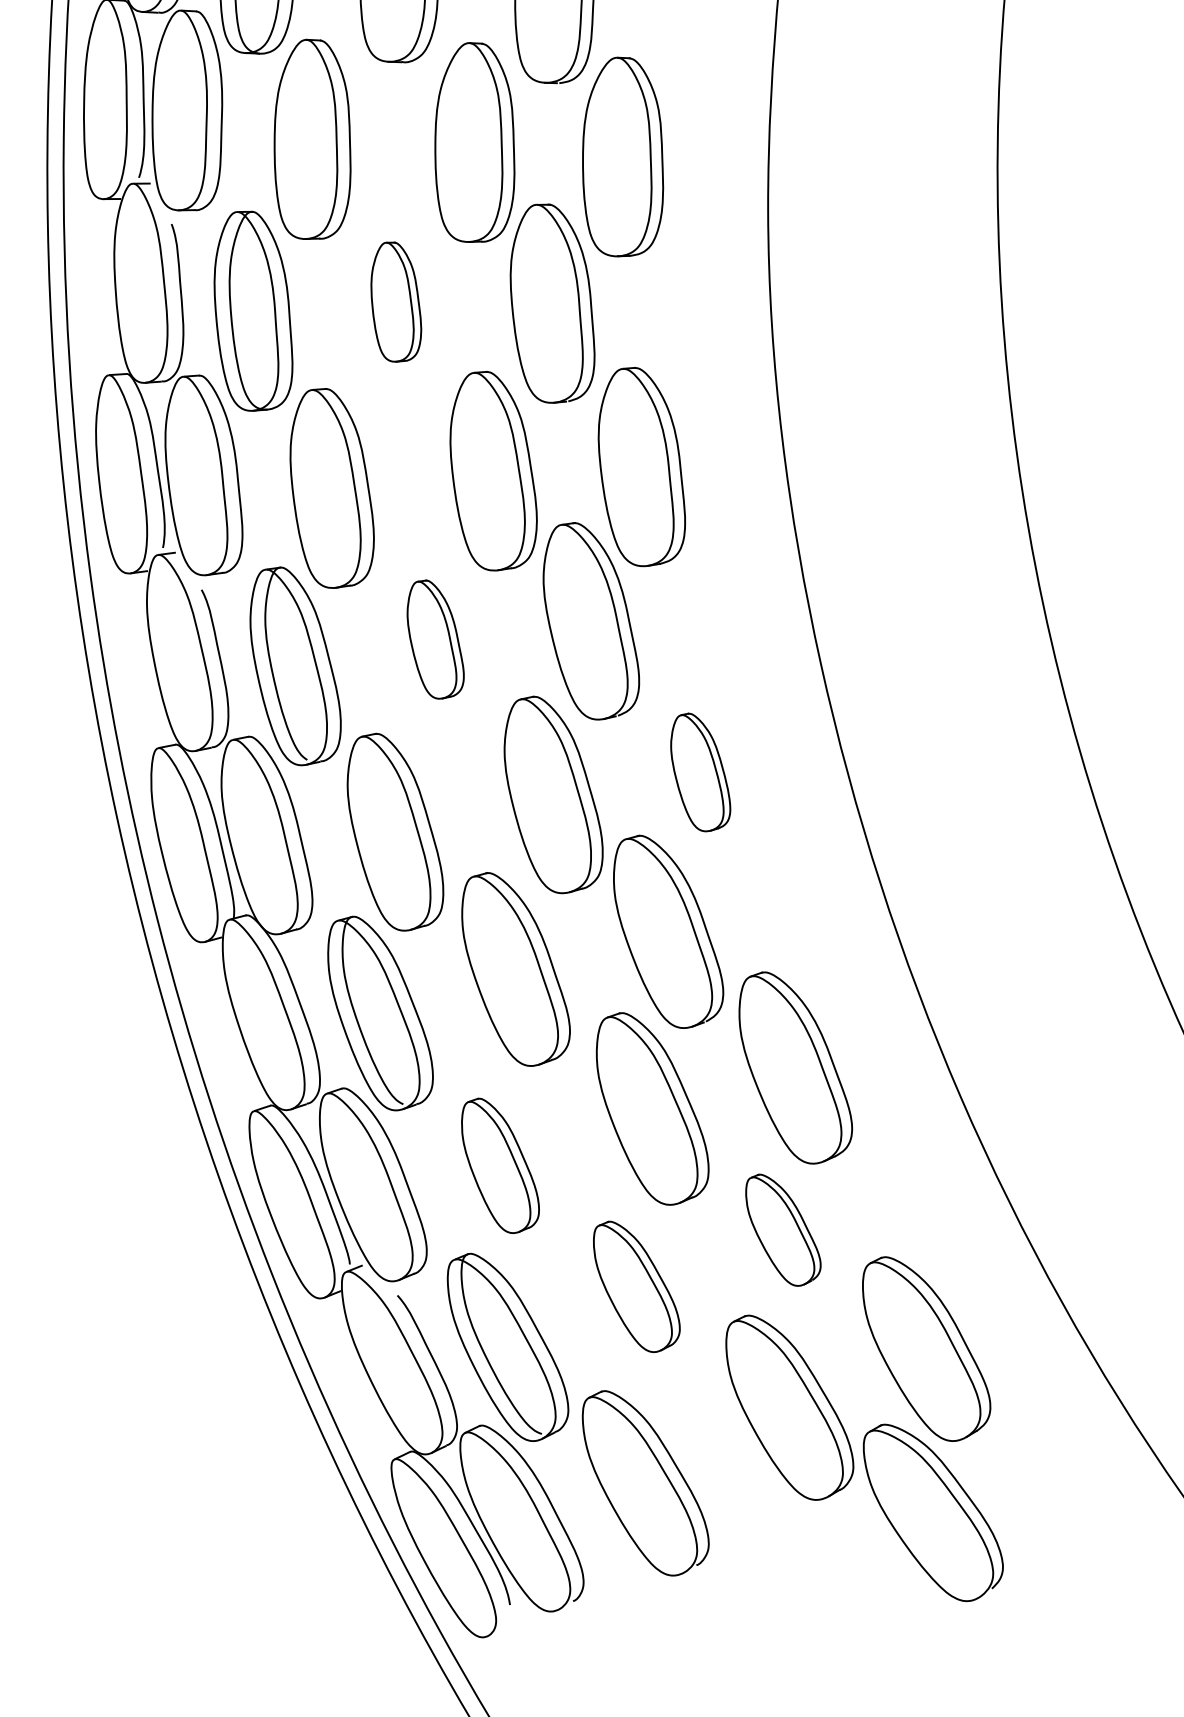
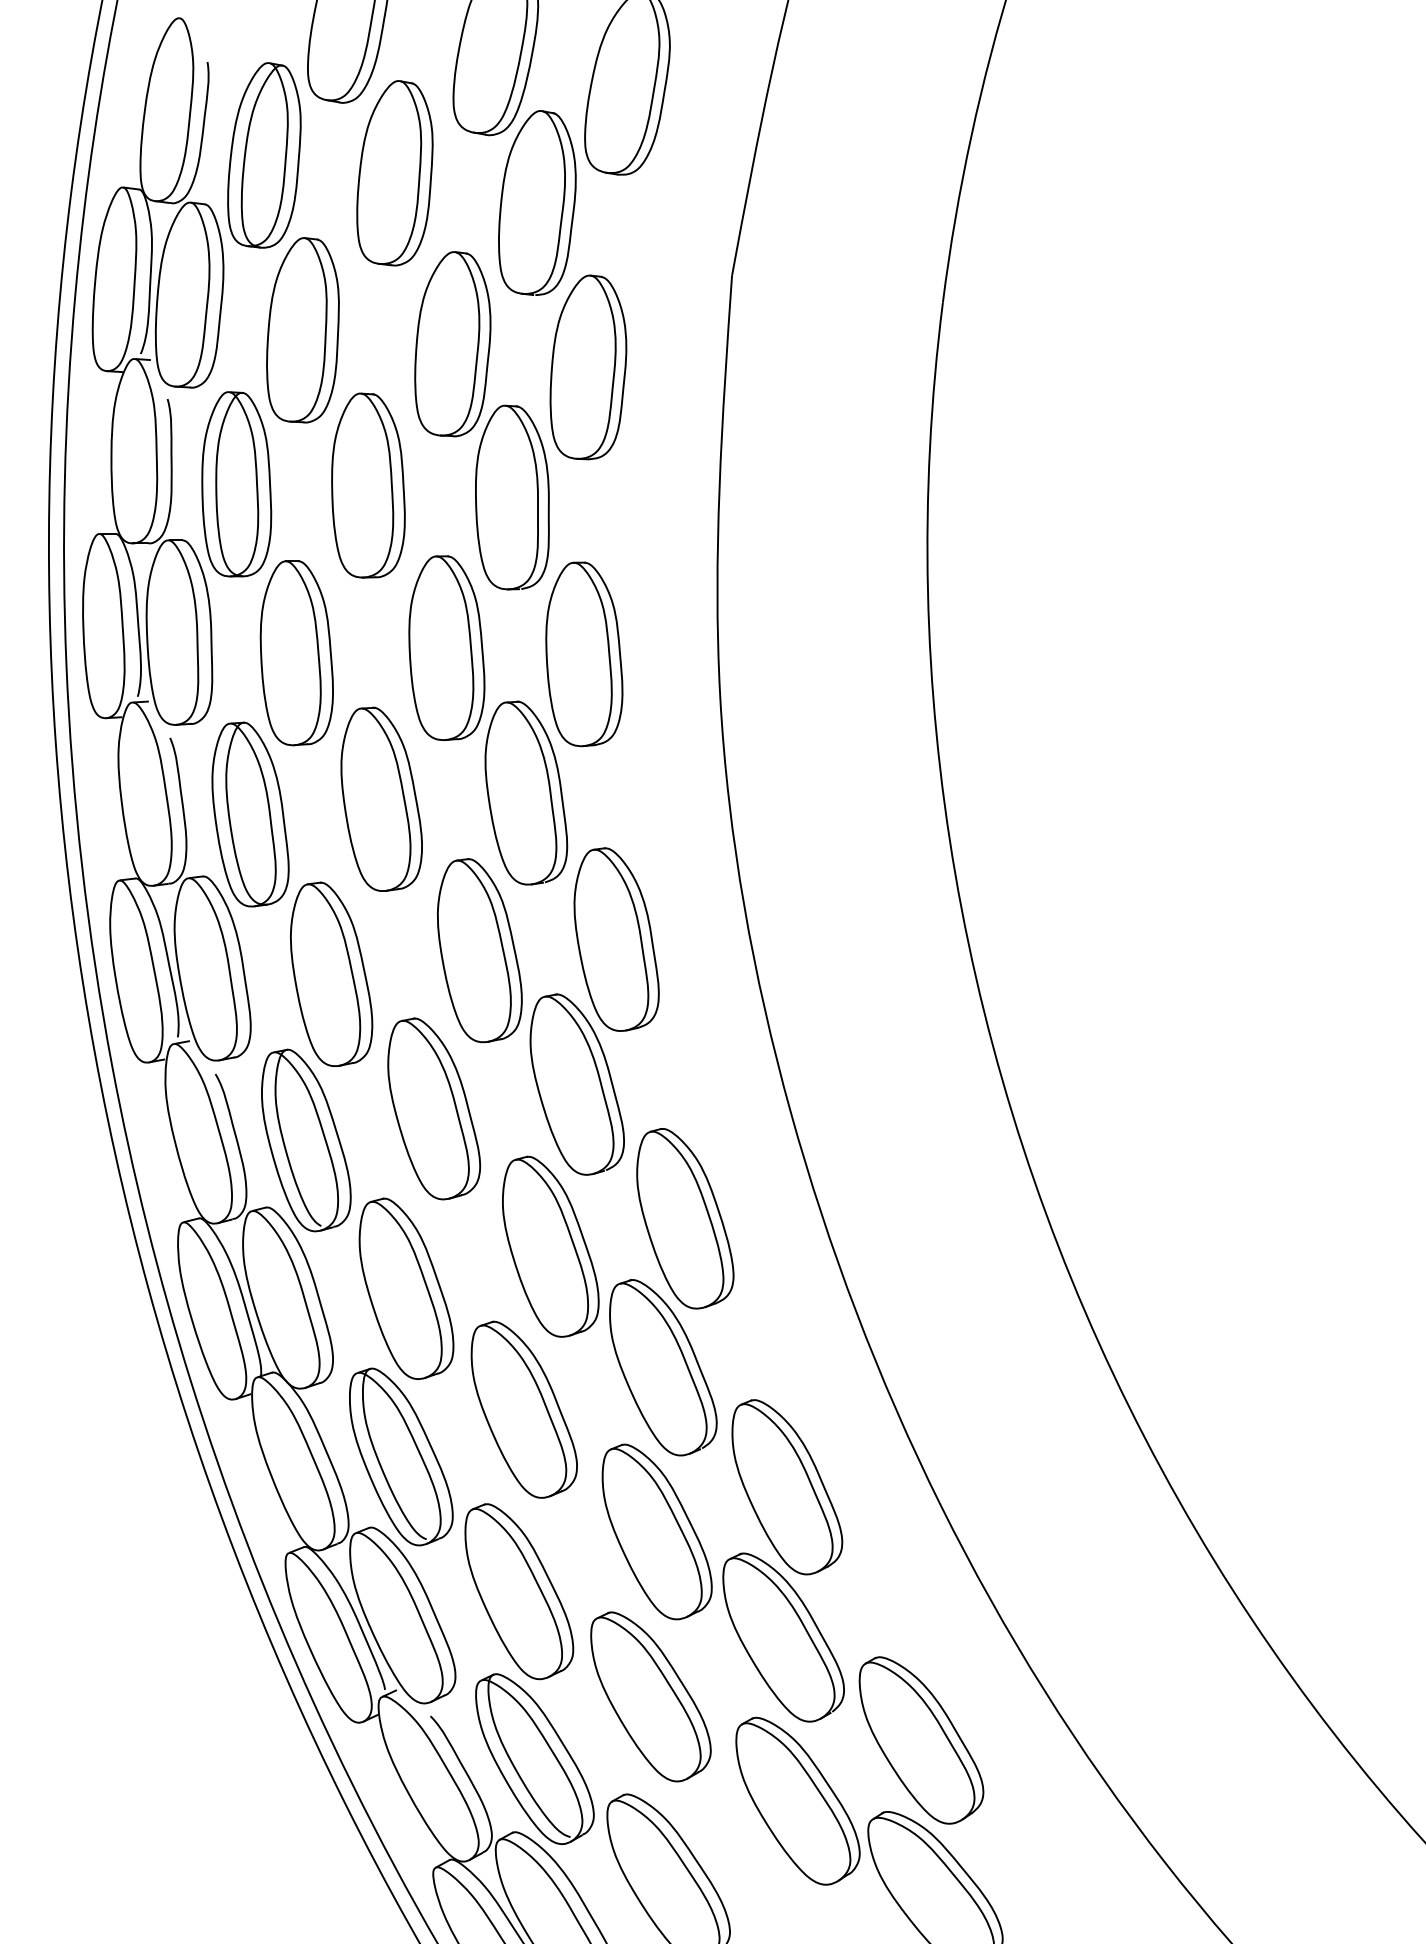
part: (396, 301) -> (381, 798), size x1.67
part: (436, 639) -> (434, 1108), size x1.67
part: (701, 772) -> (685, 1218), size x1.67
part: (500, 1165) -> (519, 1591), size x1.43
part: (783, 1230) -> (783, 1637), size x1.67
part: (636, 1286) -> (650, 1696), size x1.43

